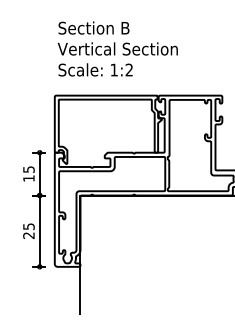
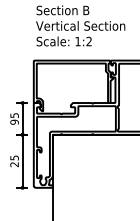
text: (28, 178) -> (14, 122), 15 -> 95

